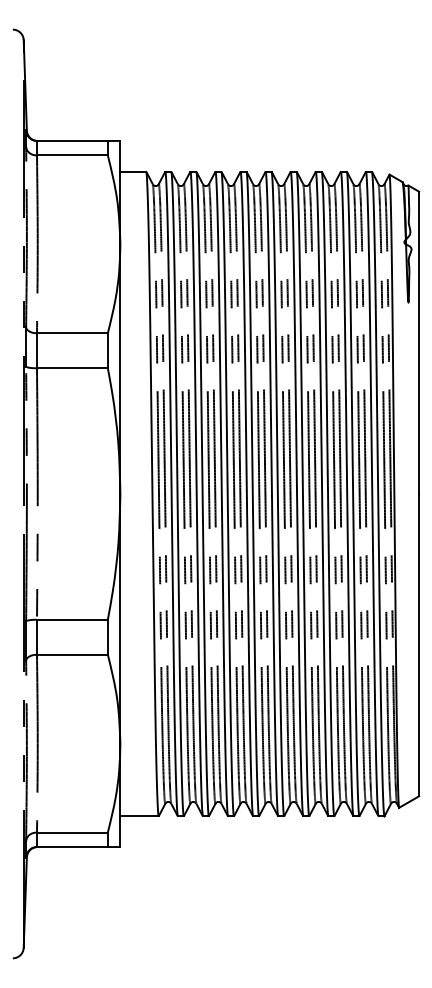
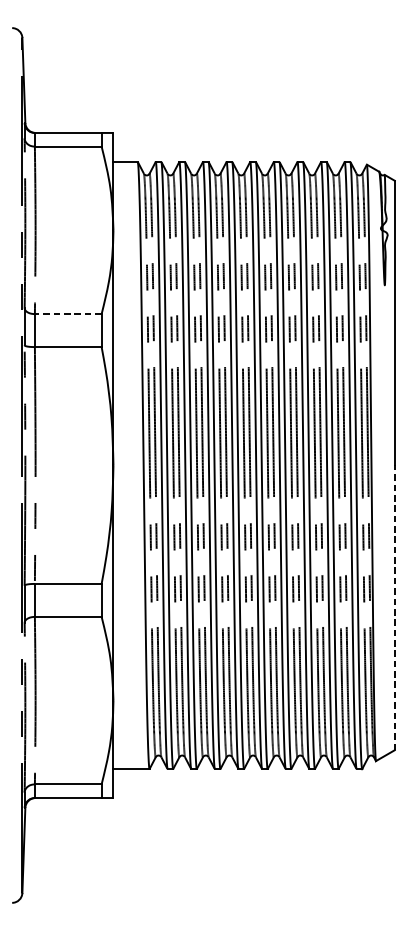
line: (71, 333) -> (67, 314), solid -> dashed
line: (419, 644) -> (395, 607), solid -> dashed

